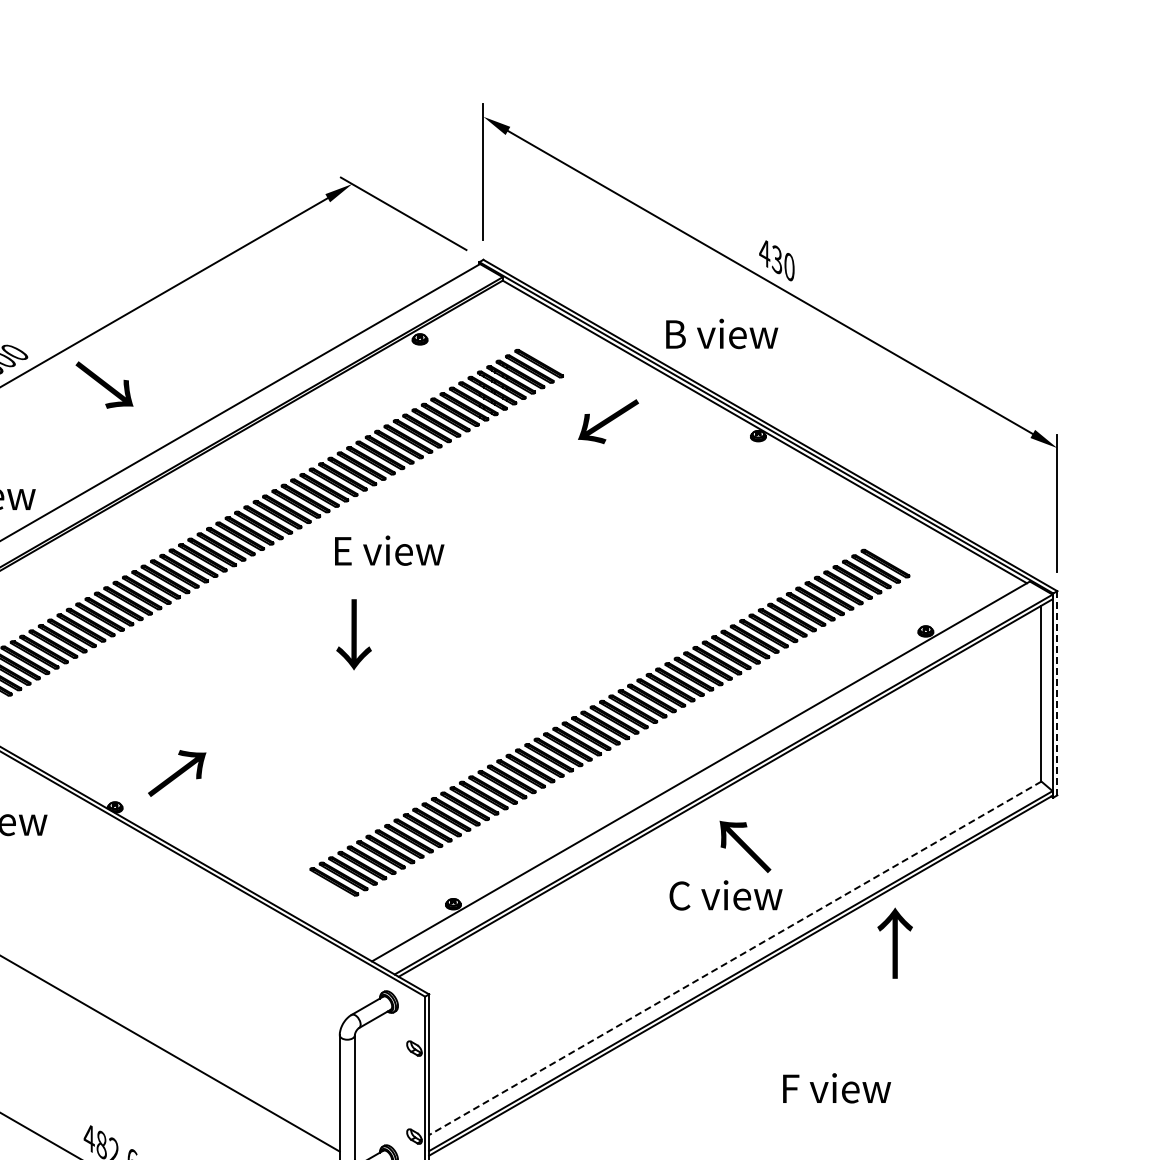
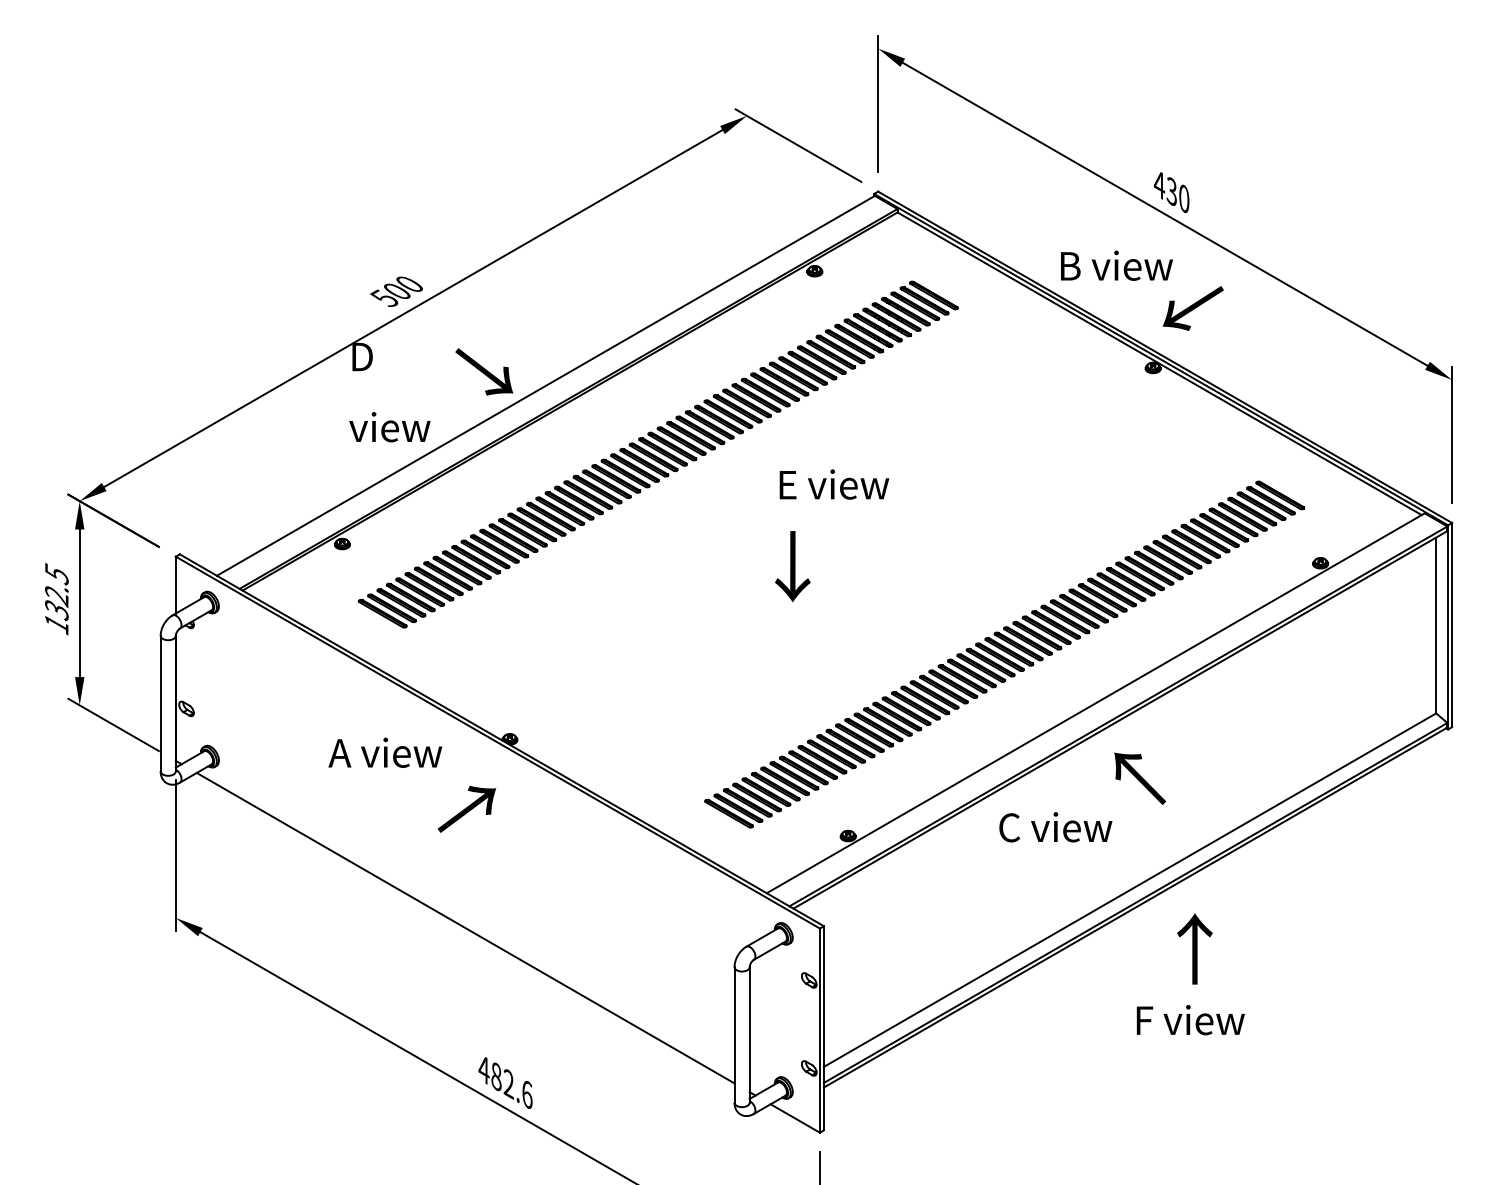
text: (104, 384) -> (484, 371), moved
text: (607, 421) -> (1192, 308), moved
text: (389, 550) -> (834, 484), moved
text: (353, 634) -> (792, 566), moved
line: (1057, 693) -> (1452, 625), dashed -> solid
text: (176, 772) -> (466, 808), moved
text: (725, 895) -> (1055, 827), moved
text: (894, 942) -> (1194, 948), moved
line: (735, 958) -> (1130, 890), dashed -> solid
text: (836, 1088) -> (1190, 1020), moved

